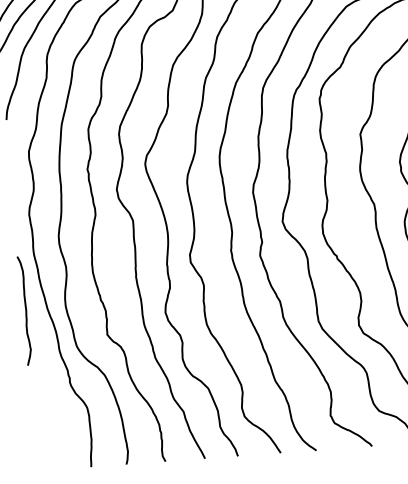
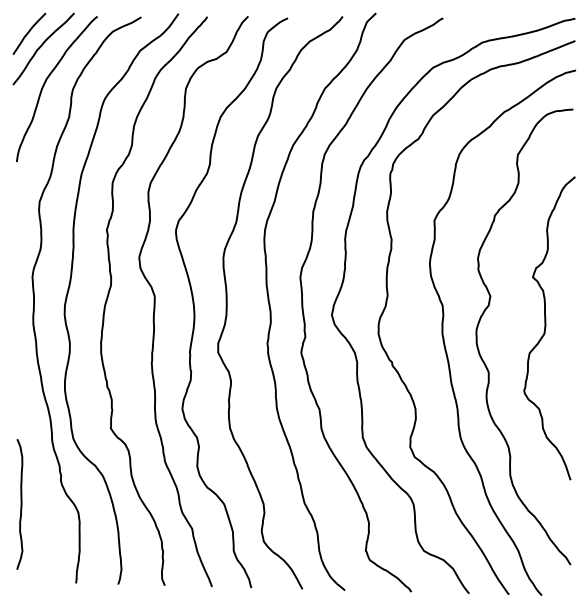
curve: (25, 310) -> (20, 504), moved

